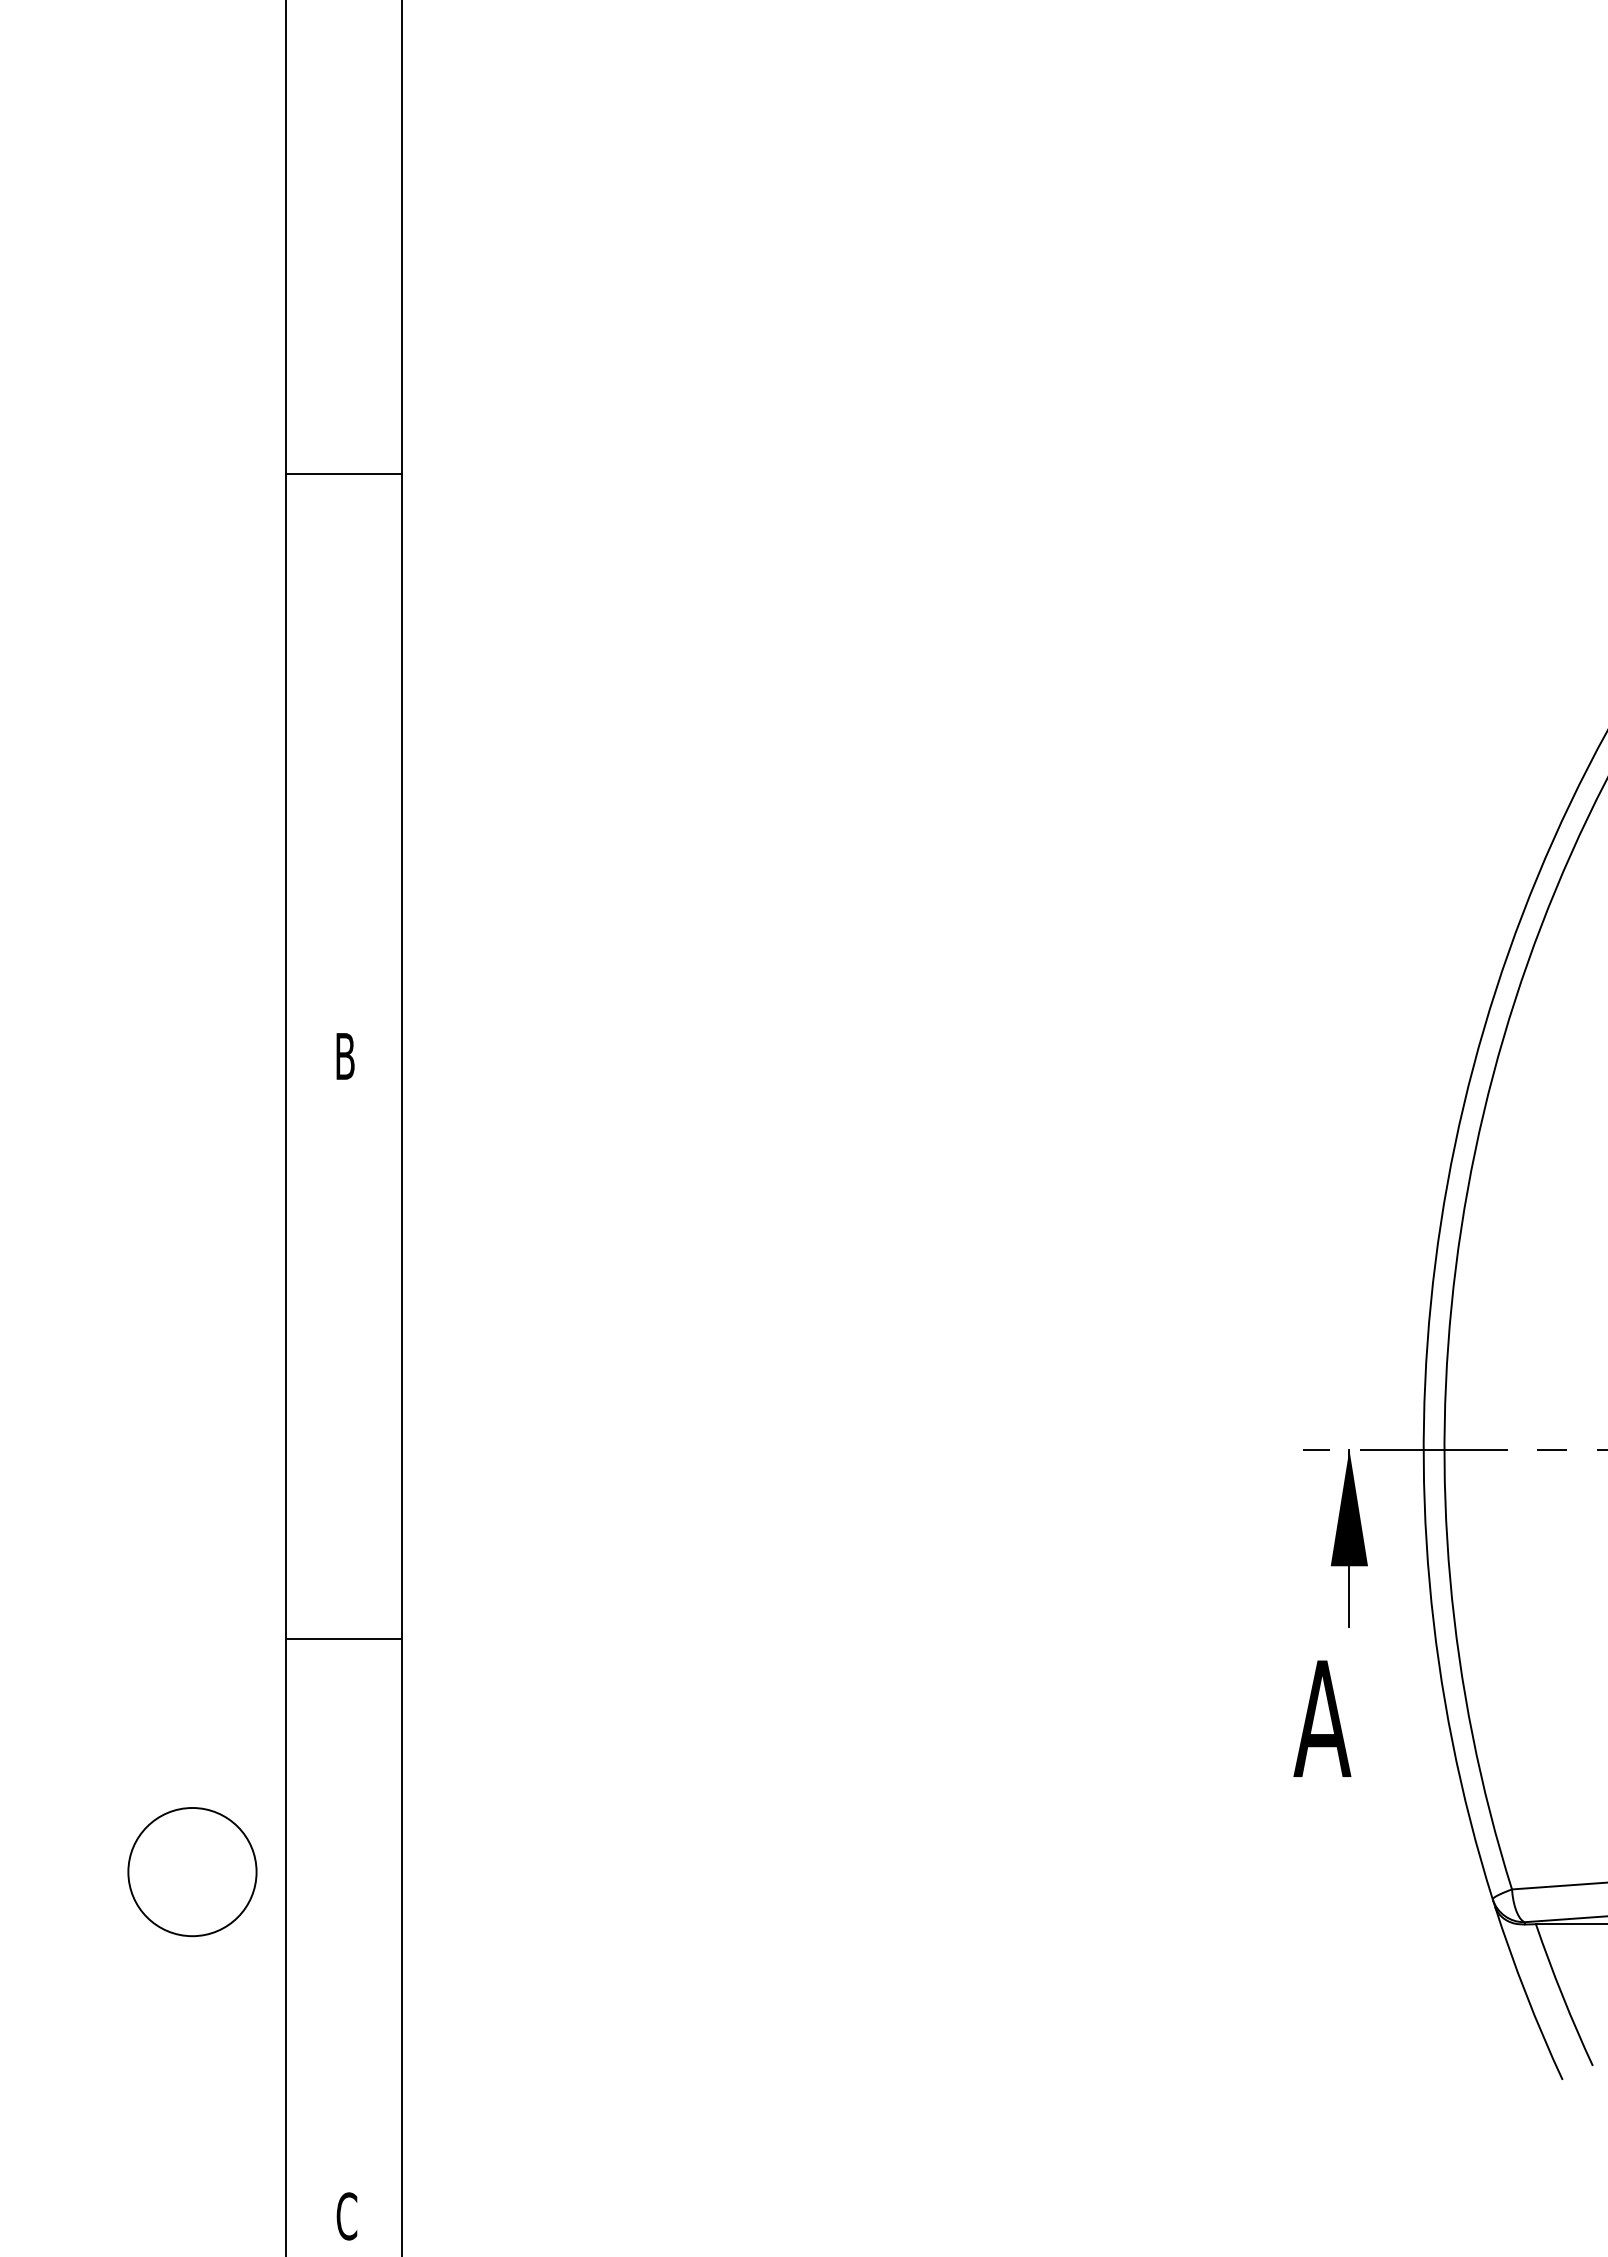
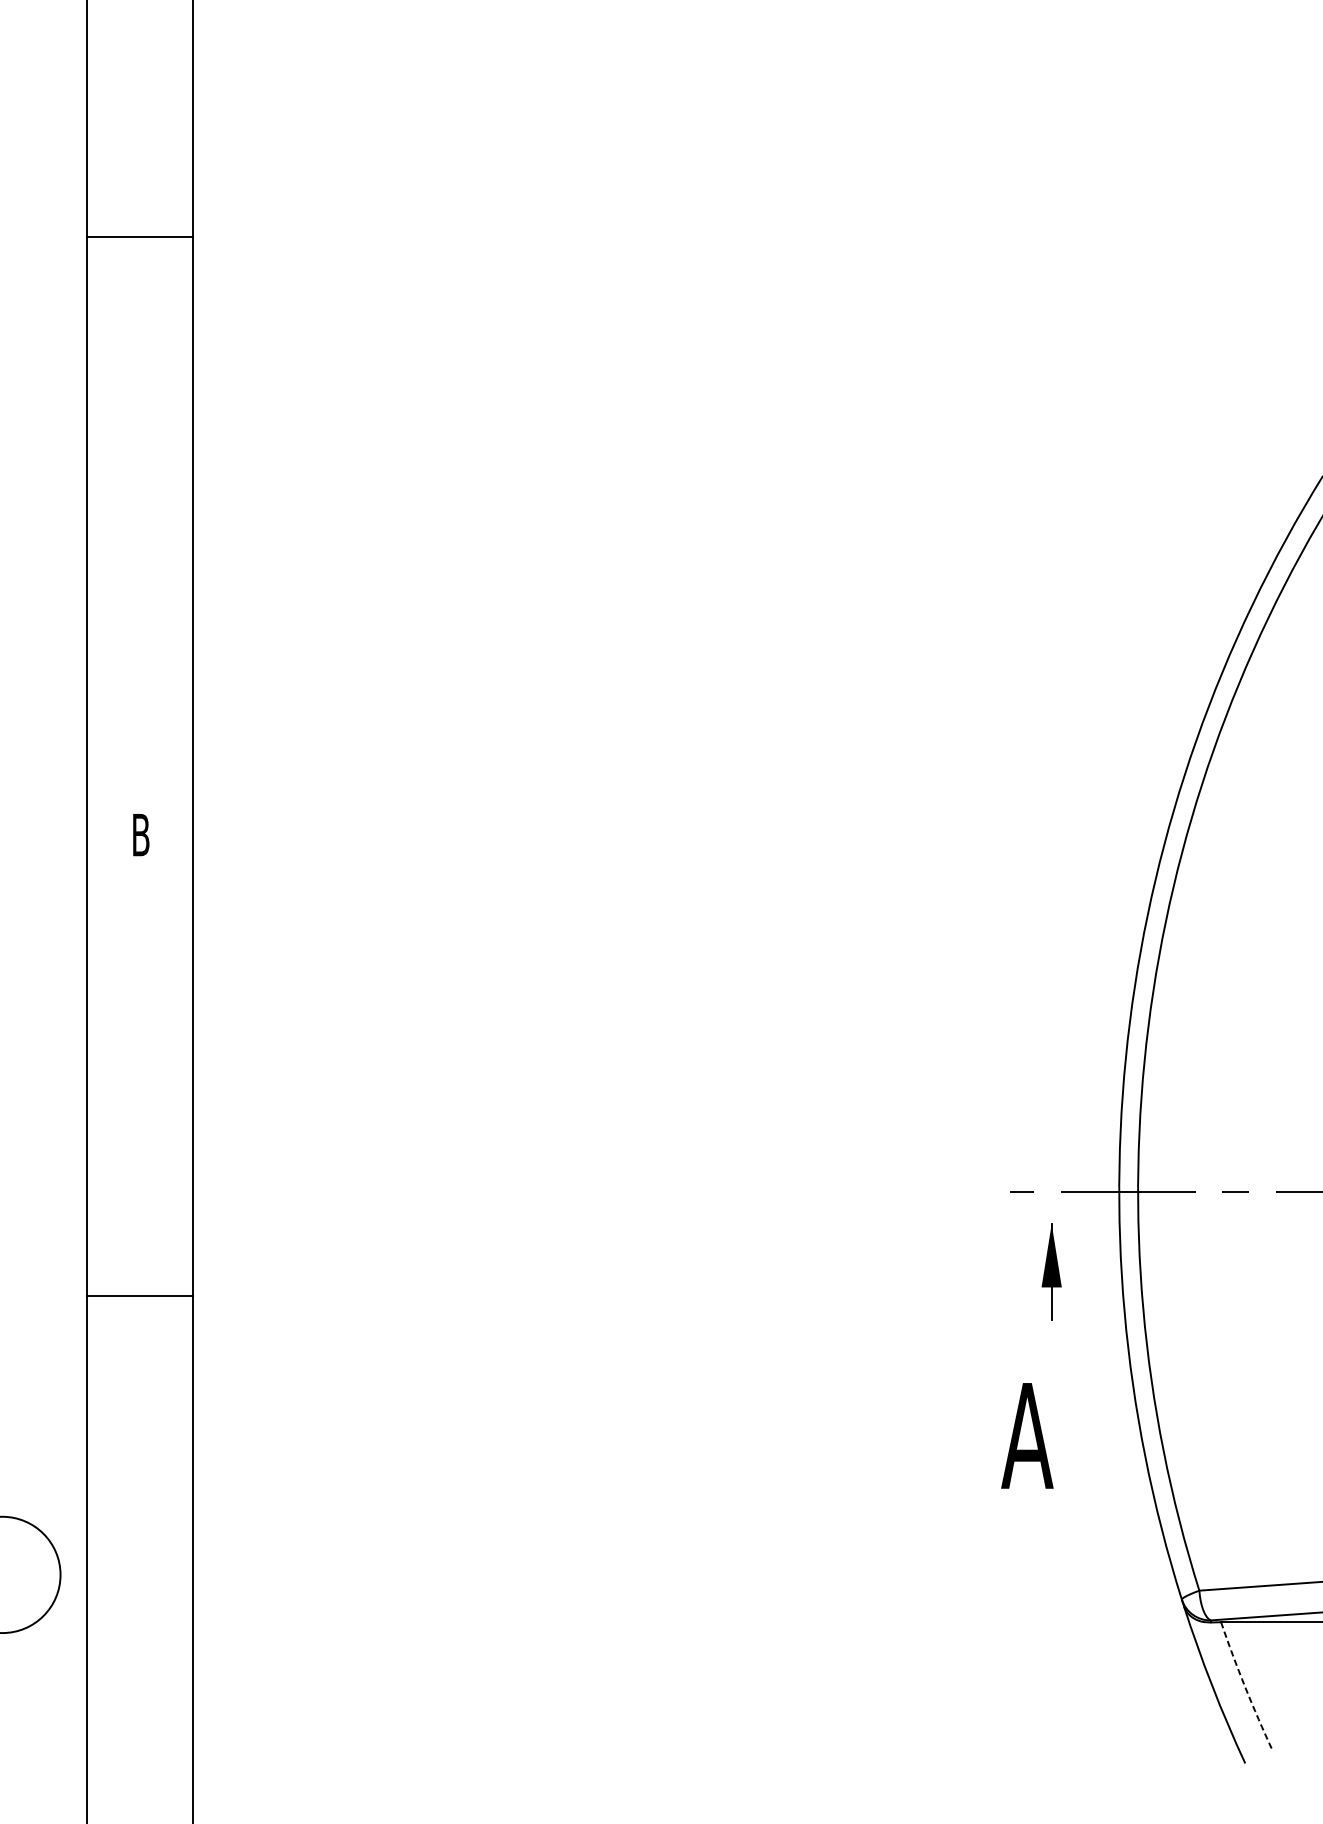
line: (343, 473) -> (139, 237), moved
part: (1348, 1538) -> (1051, 1272), size x0.6
line: (343, 1639) -> (139, 1296), moved
arc: (1562, 1995) -> (1245, 1686), solid -> dashed

